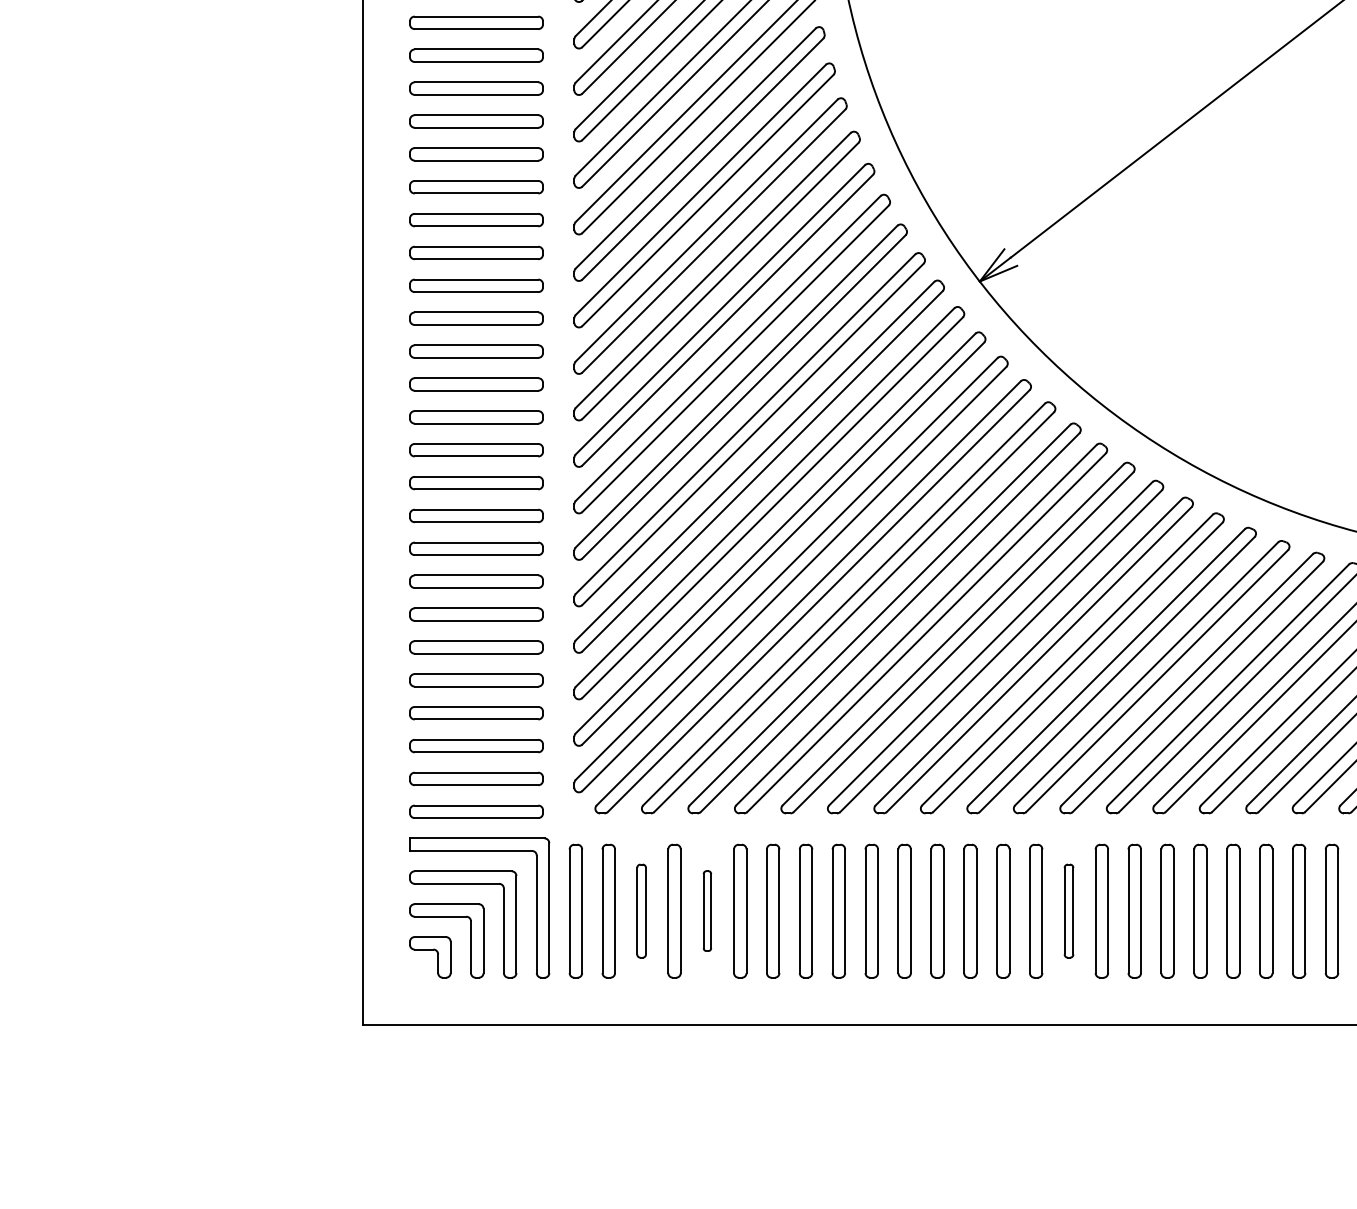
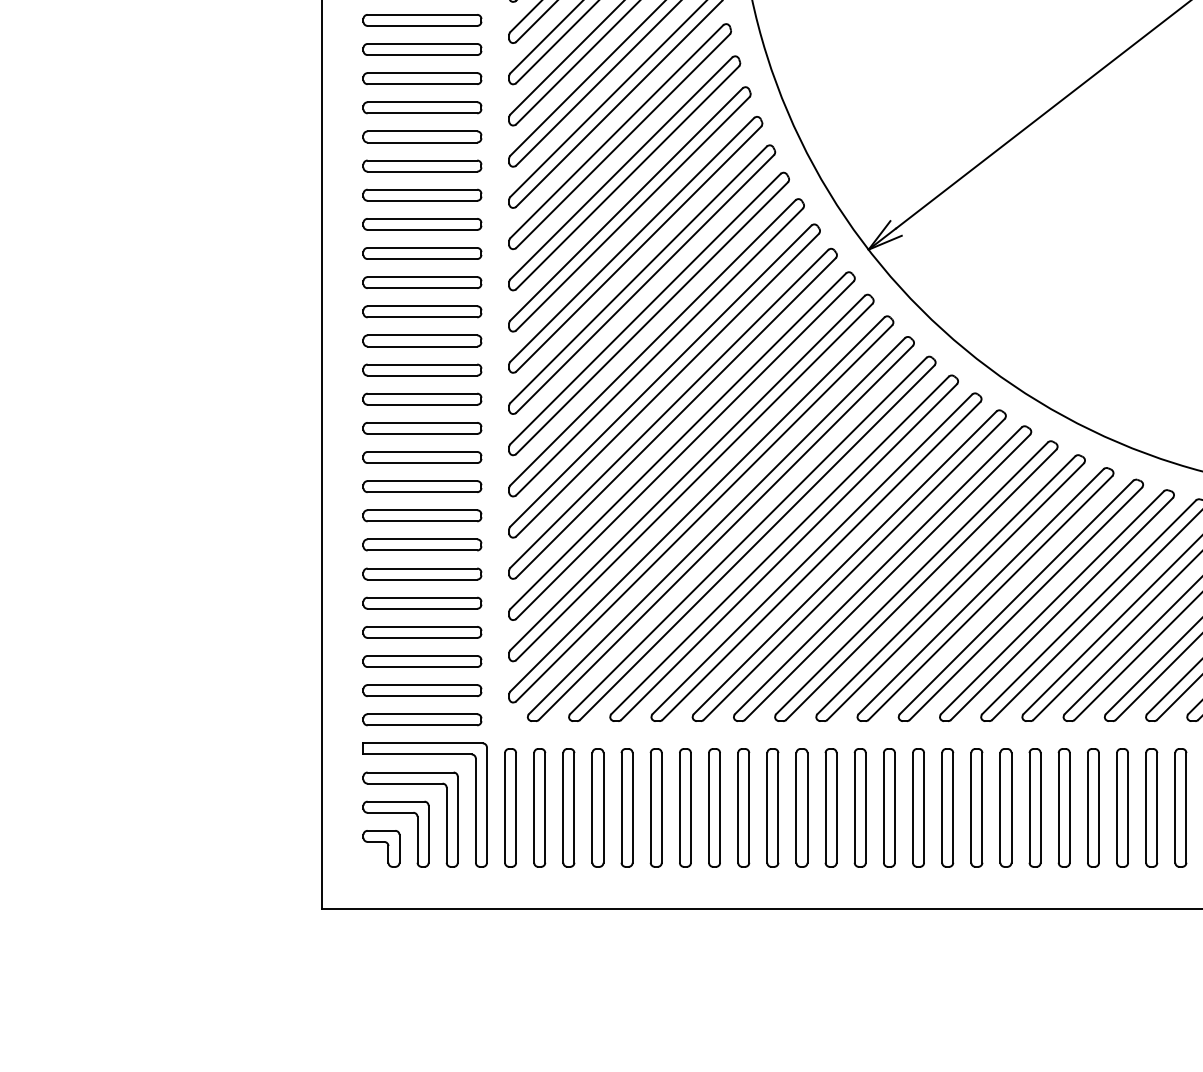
part: (641, 910) -> (568, 807), size x1.43
part: (707, 910) -> (627, 807), size x1.67
part: (1068, 910) -> (947, 807), size x1.43

